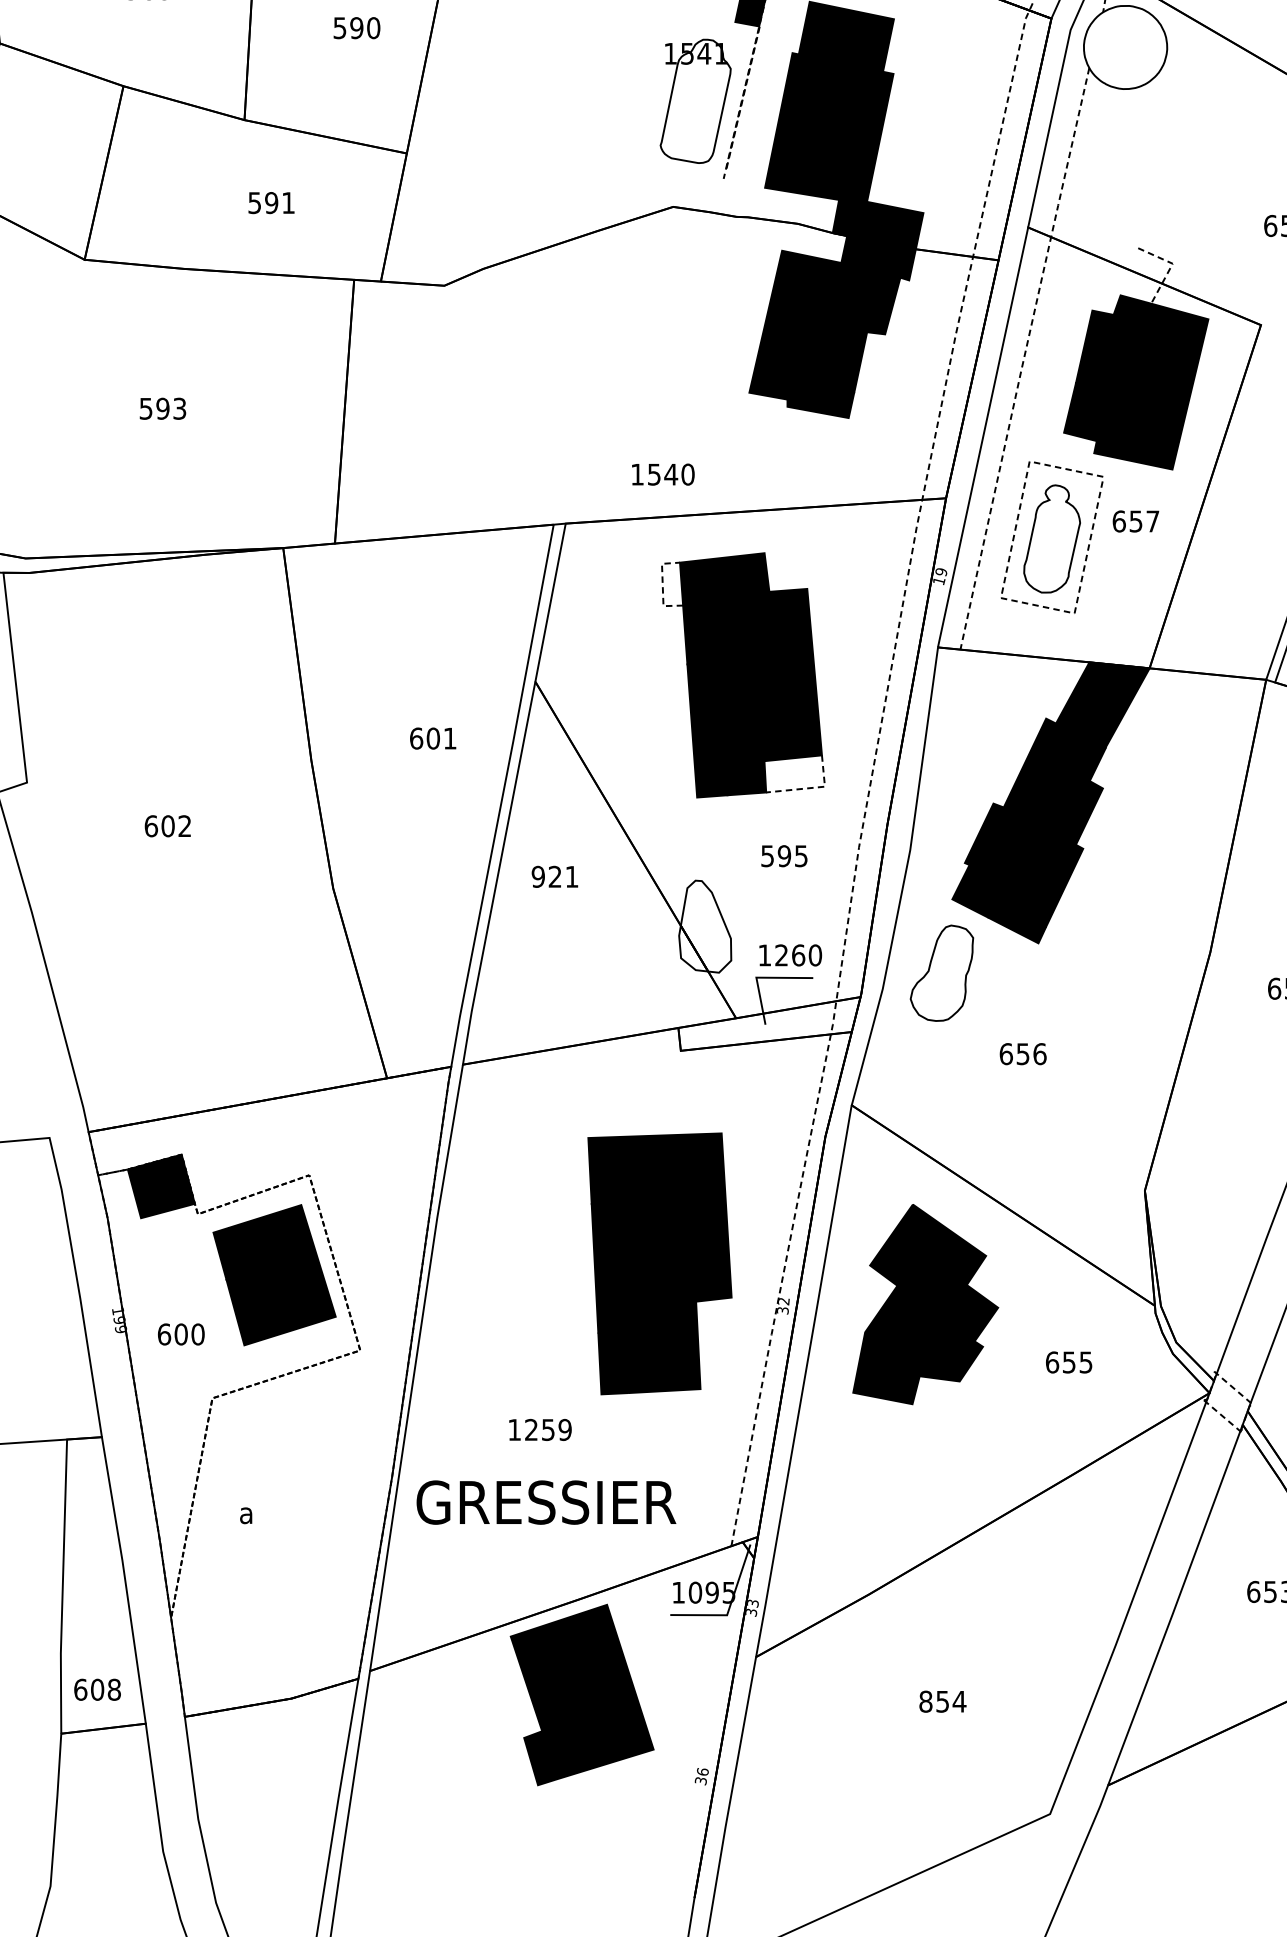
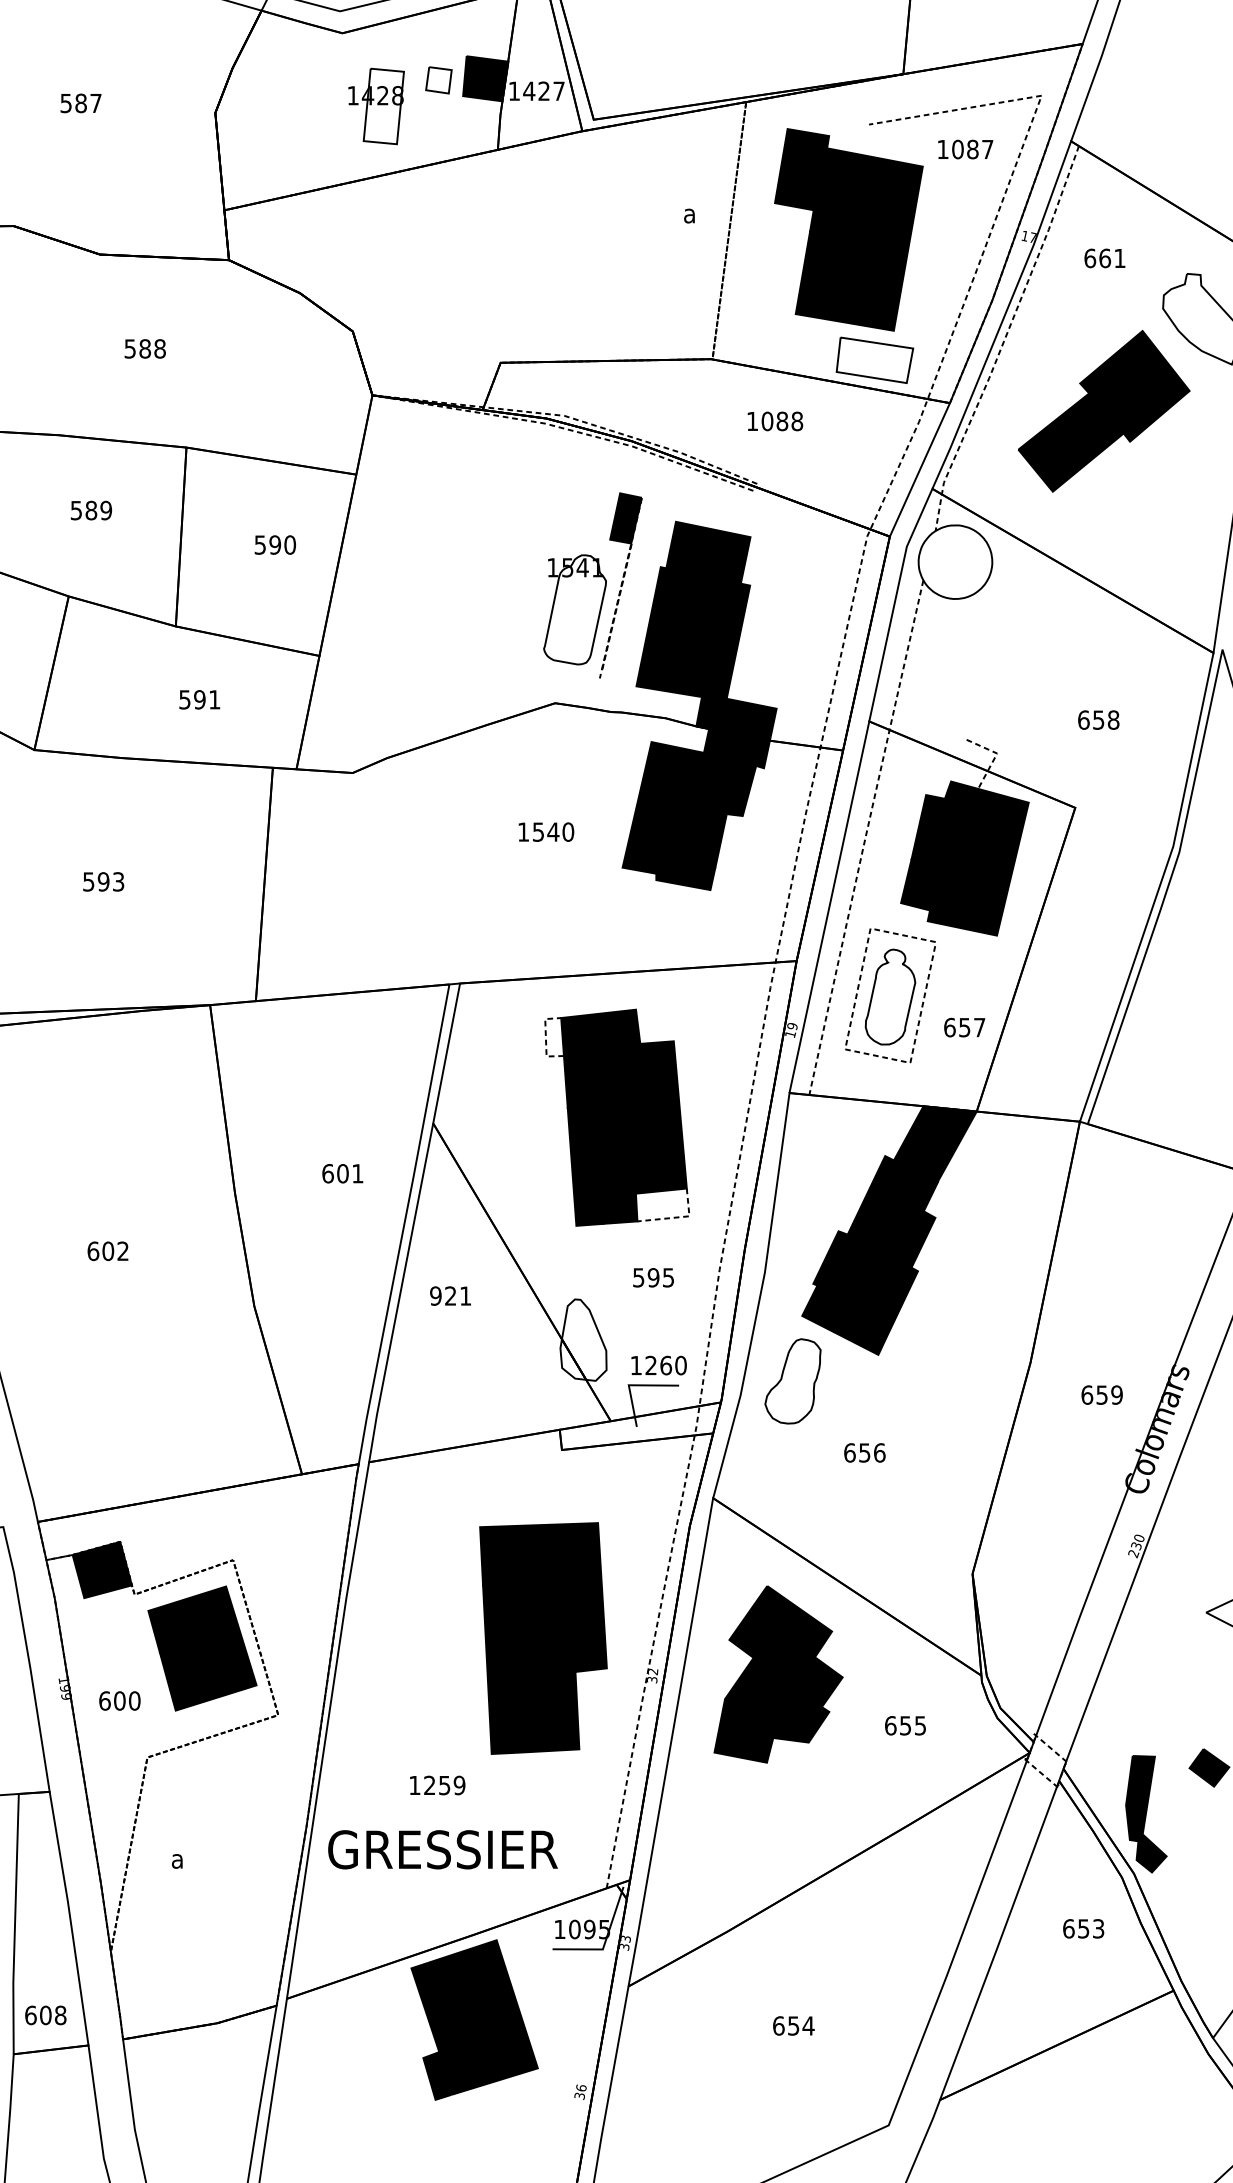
text: (663, 473) -> (546, 831), moved
text: (1135, 521) -> (964, 1027), moved
text: (925, 1701) -> (778, 2025), 854 -> 654

